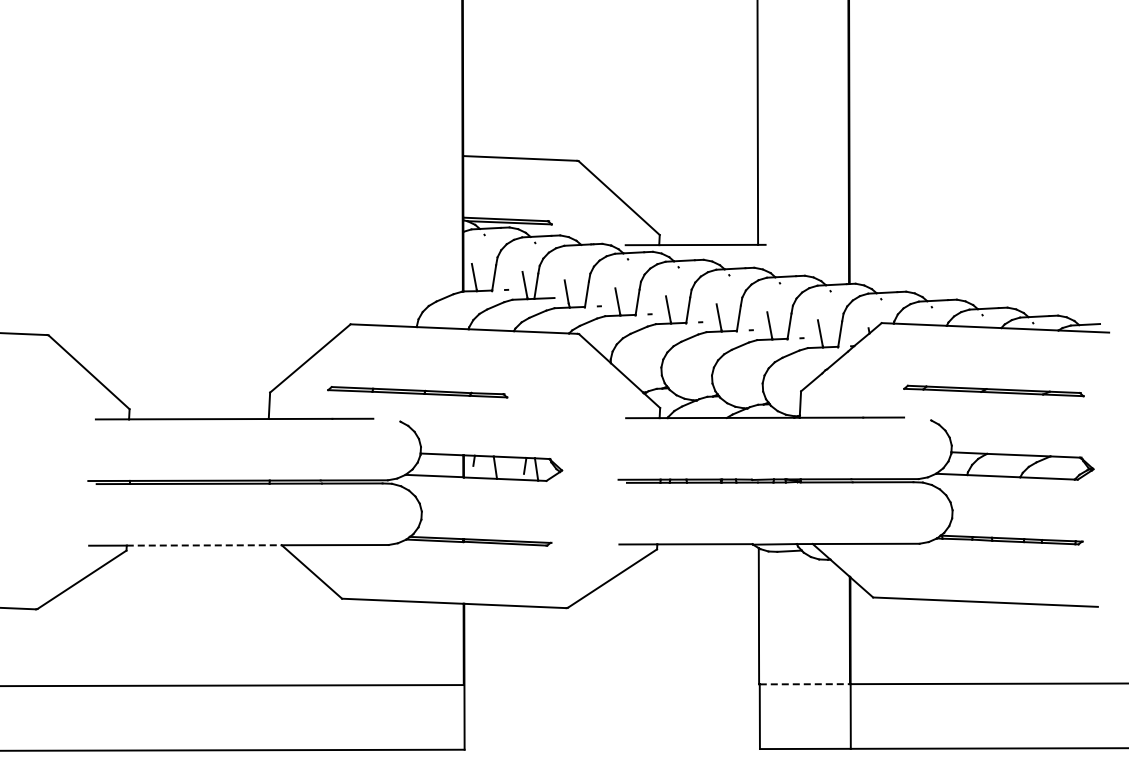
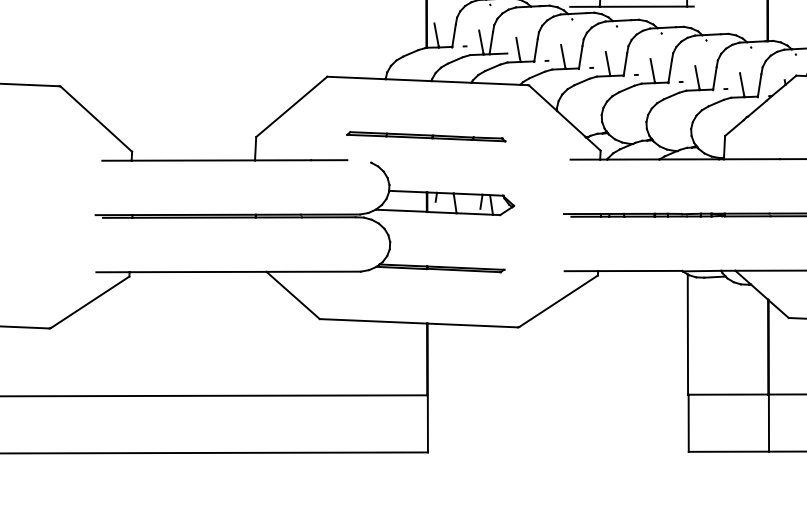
part: (417, 392) -> (426, 136), moved
line: (204, 545) -> (198, 272), dashed -> solid
line: (805, 684) -> (729, 394), dashed -> solid

